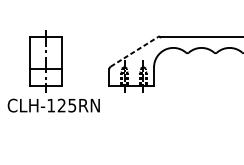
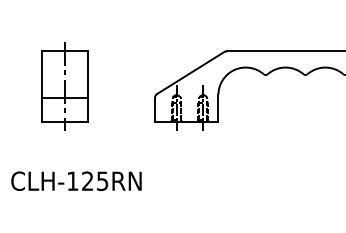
line: (134, 52) -> (190, 73), dashed -> solid
text: (53, 105) -> (76, 180), moved

